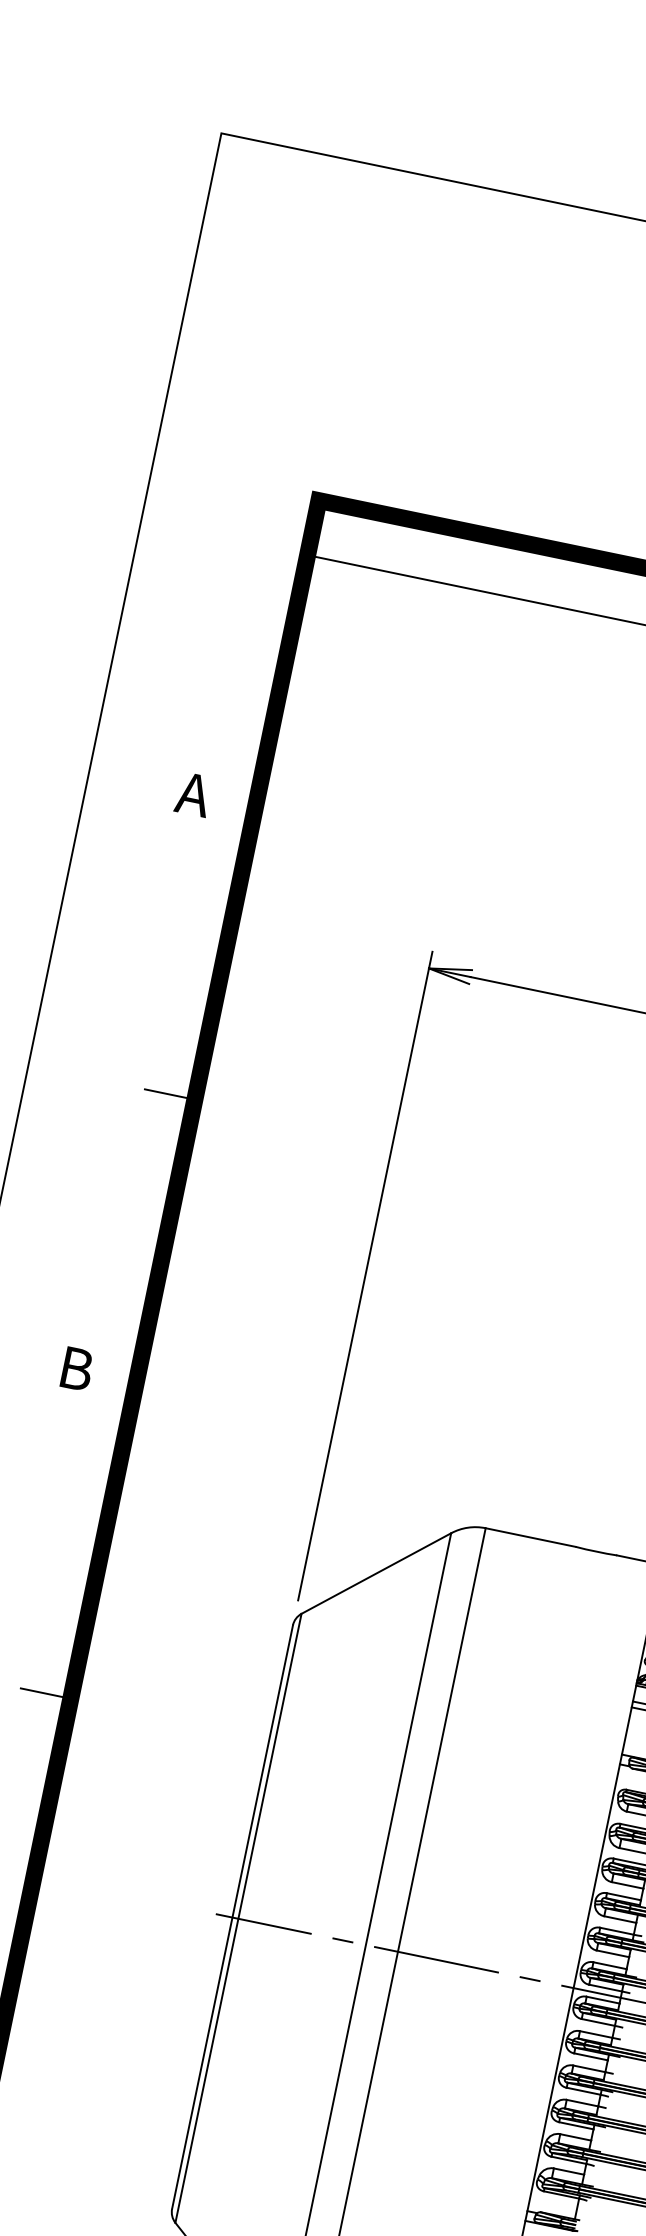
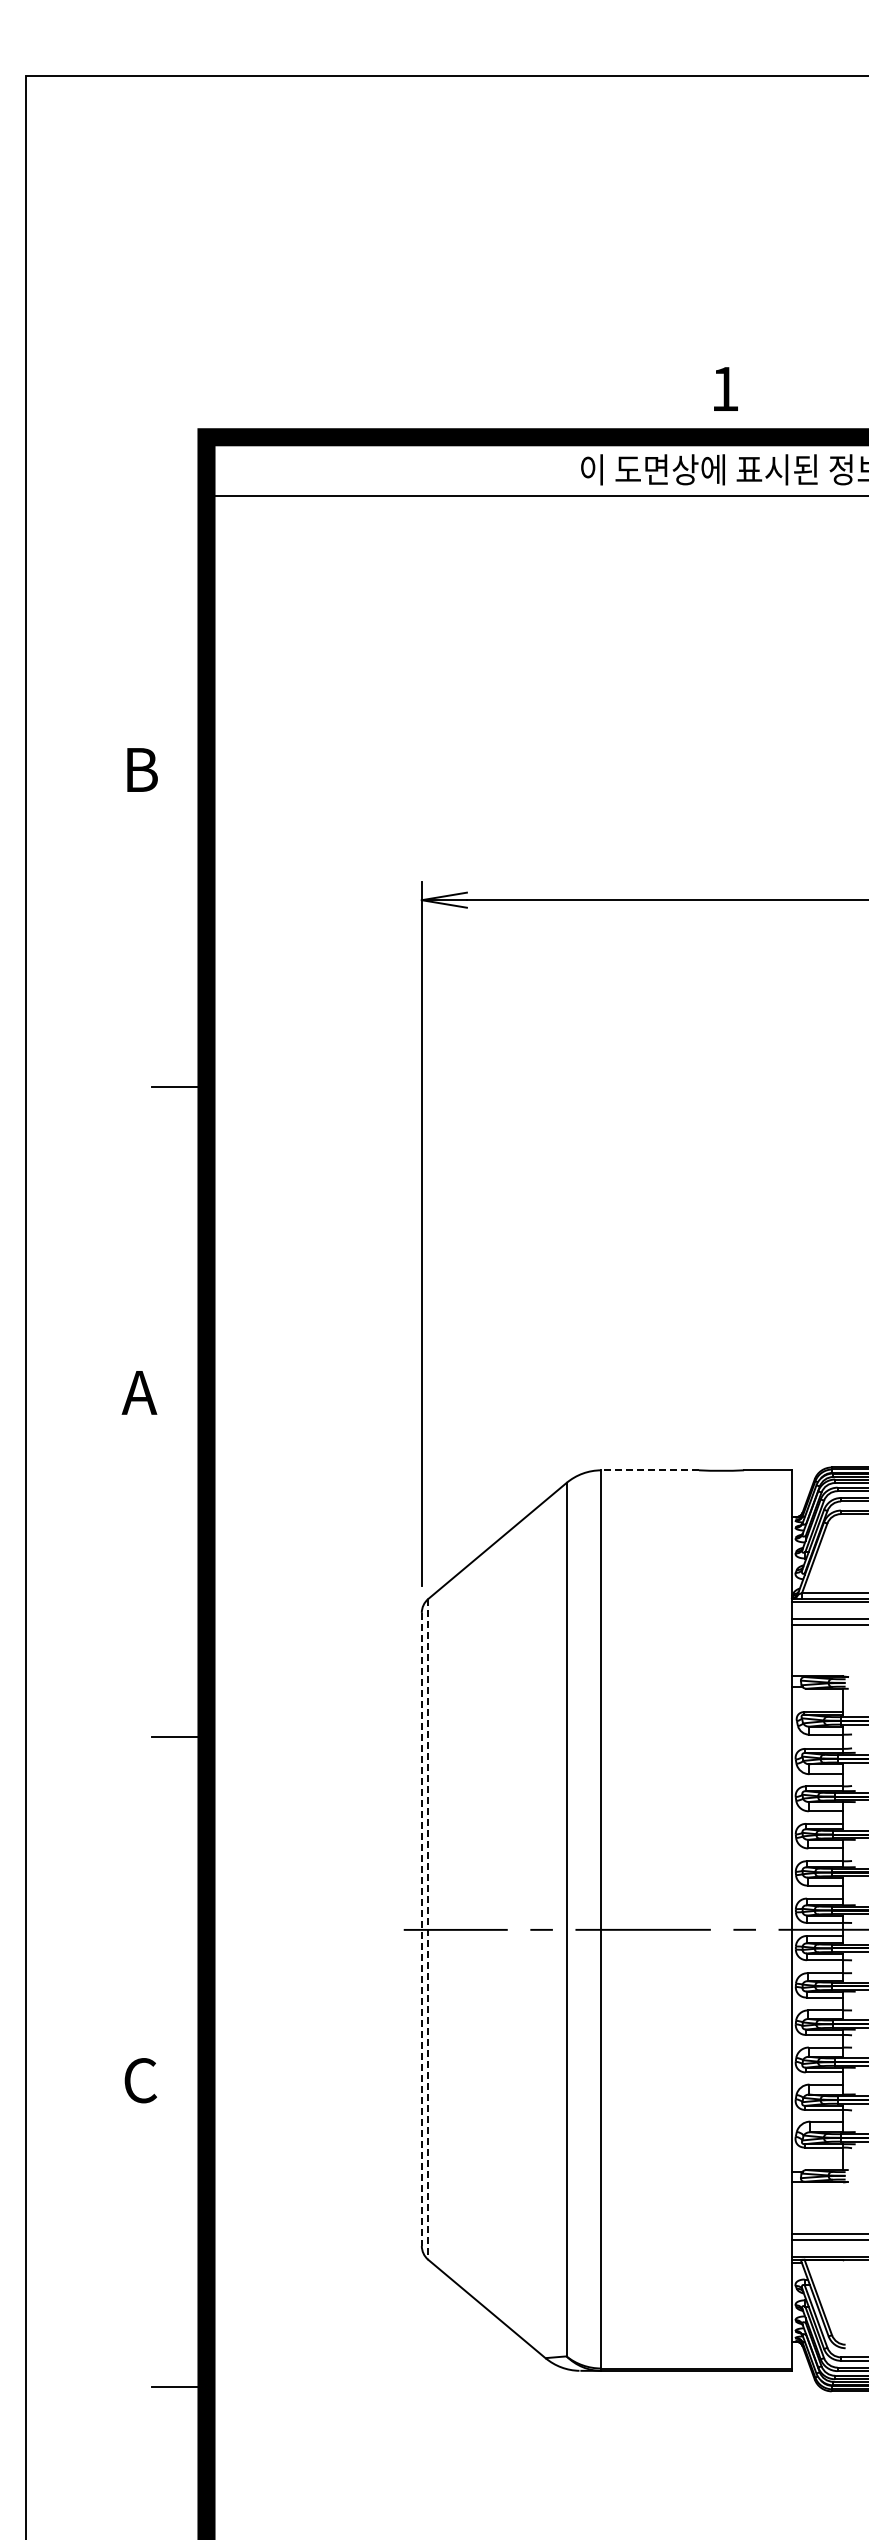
text: (193, 794) -> (139, 769), A -> B
text: (74, 1368) -> (139, 1392), B -> A
line: (530, 1537) -> (650, 1470), solid -> dashed
line: (232, 1917) -> (421, 1929), solid -> dashed
line: (238, 1918) -> (428, 1929), solid -> dashed

